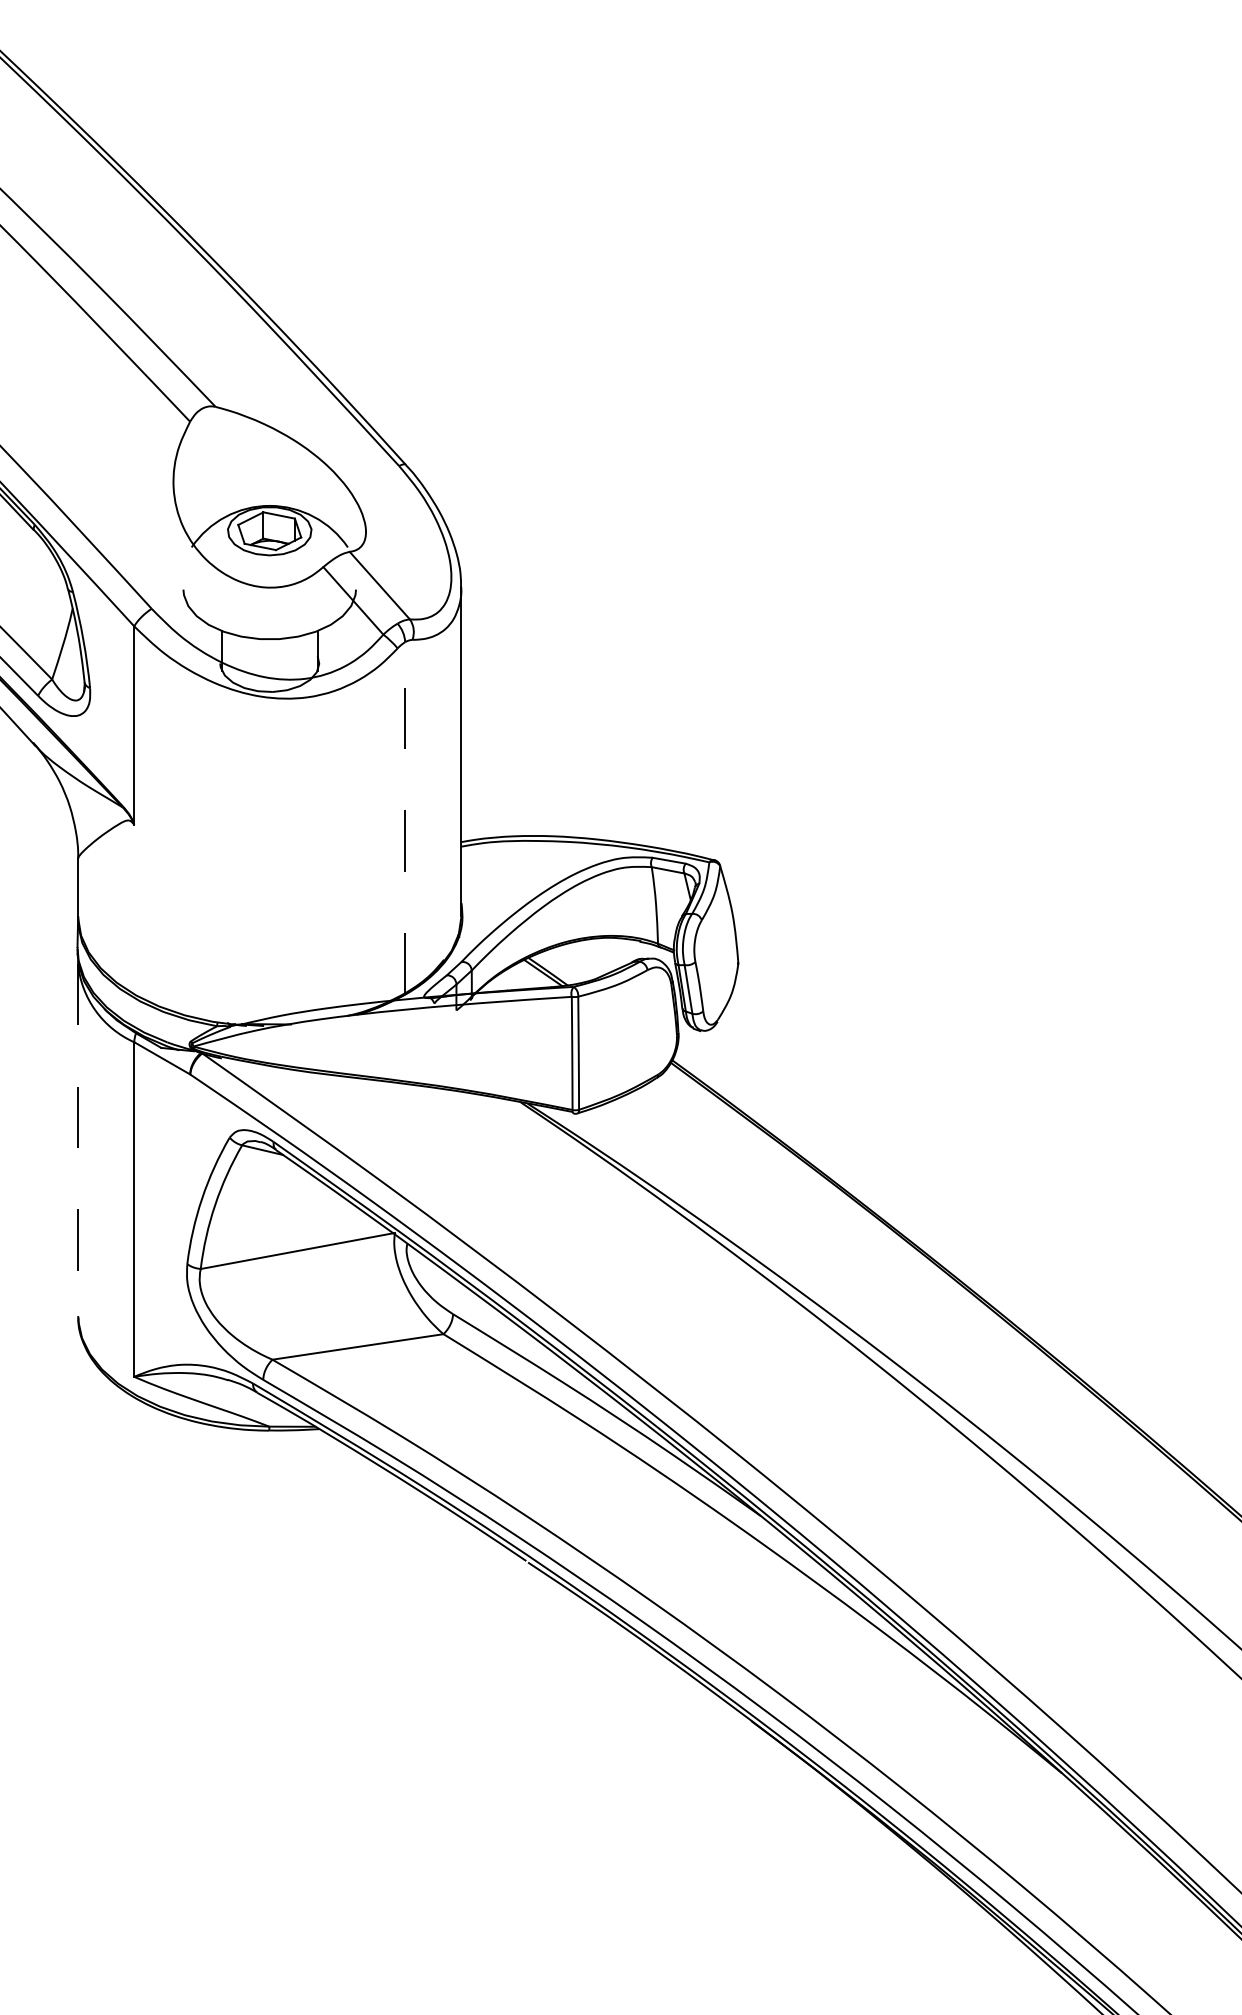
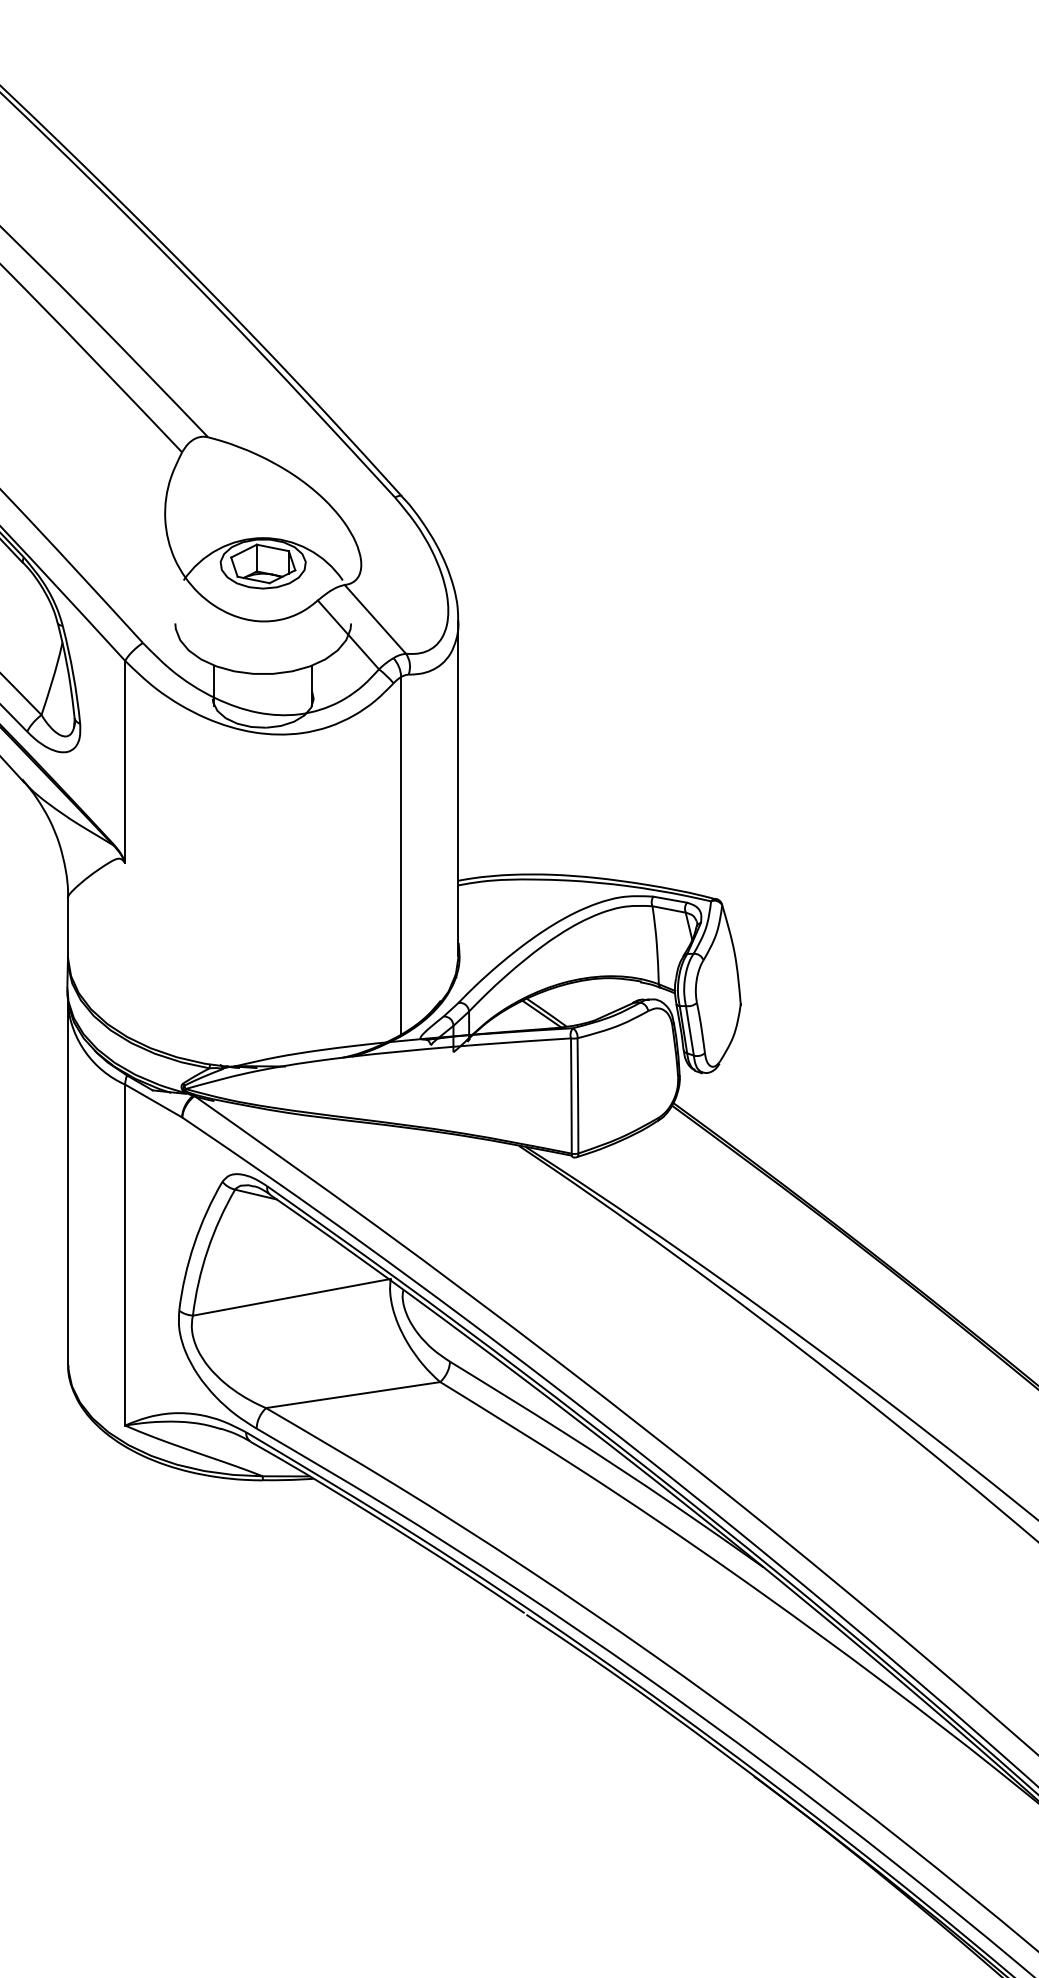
line: (405, 817) -> (401, 855), dashed -> solid
line: (78, 1140) -> (68, 1184), dashed -> solid

